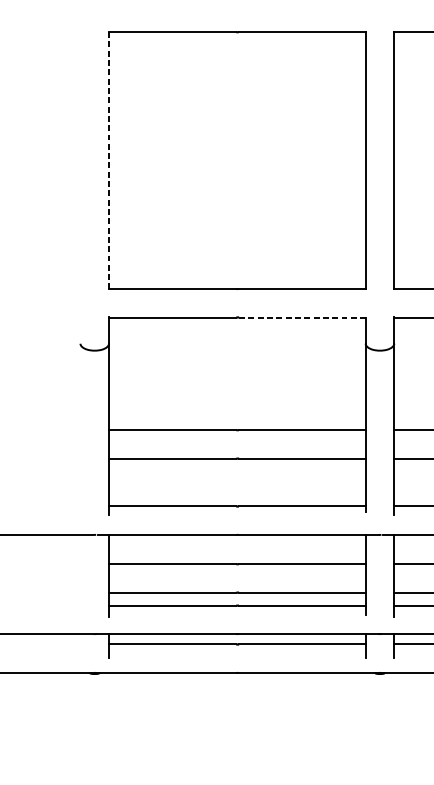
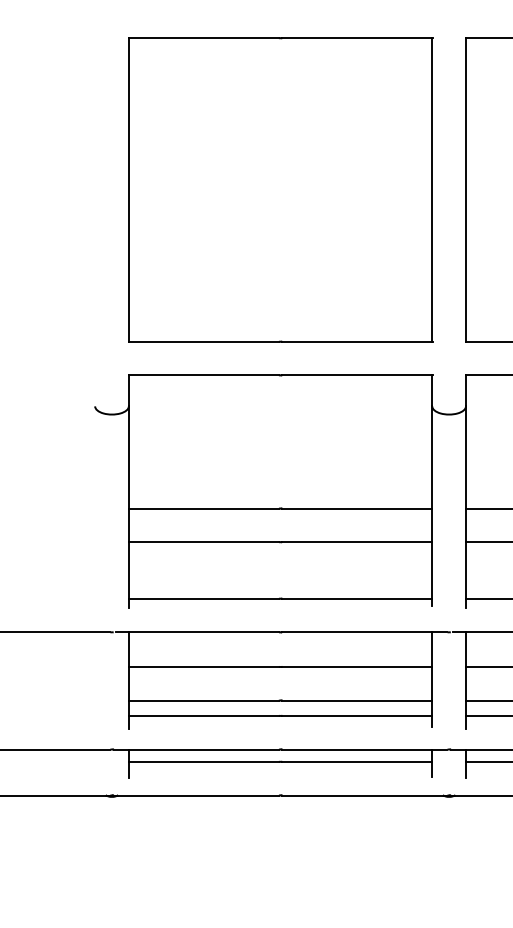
line: (108, 160) -> (128, 189), dashed -> solid
line: (301, 317) -> (356, 375), dashed -> solid

